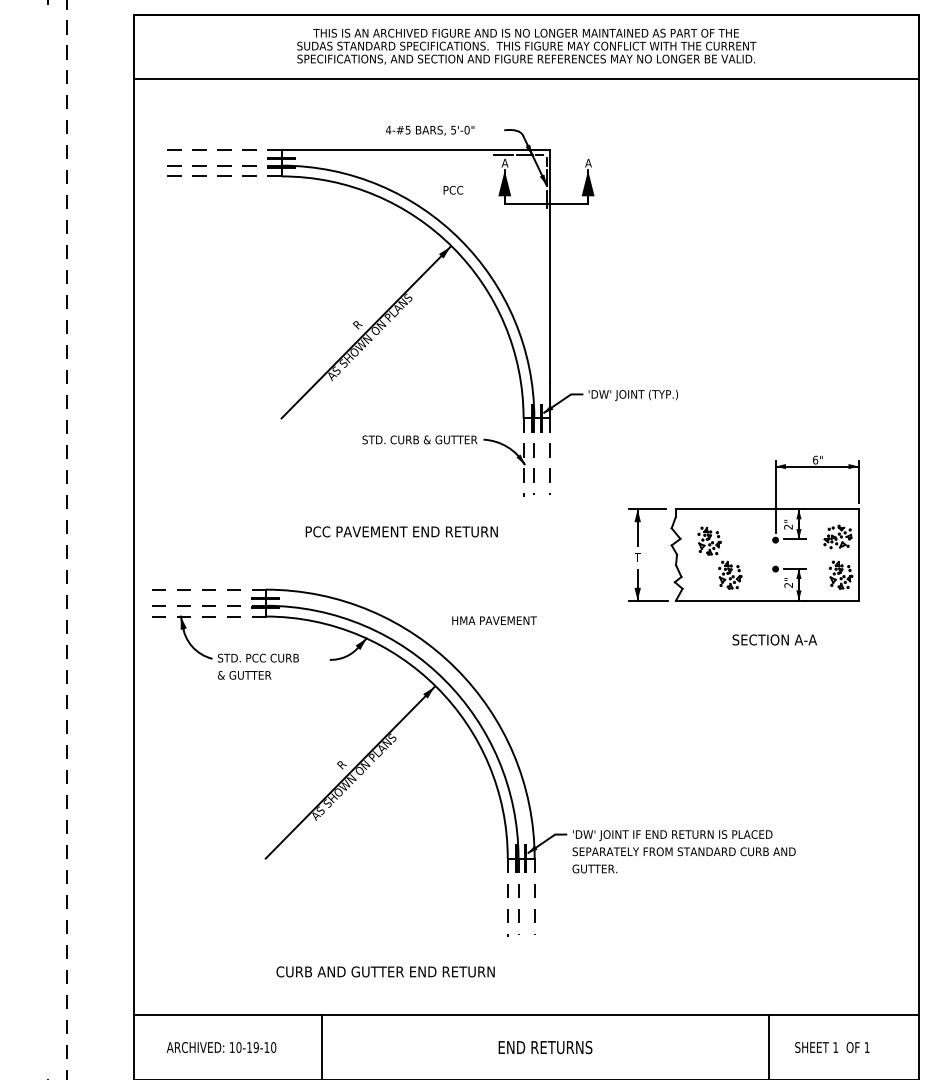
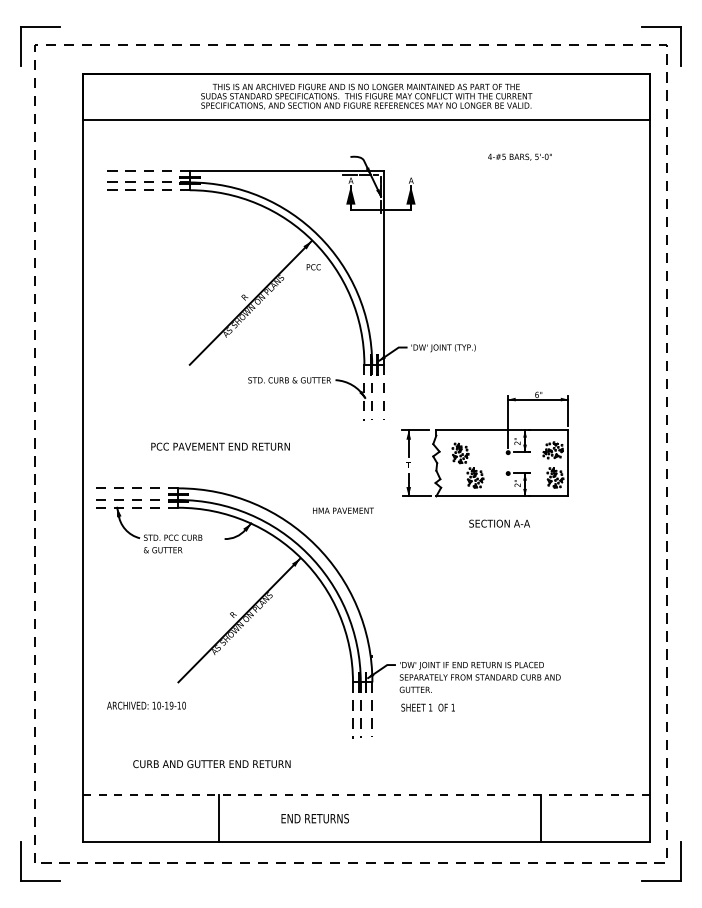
text: (429, 129) -> (519, 156), moved
text: (453, 190) -> (313, 267), moved
part: (742, 528) -> (484, 444), moved
text: (401, 531) -> (220, 446), moved
text: (774, 639) -> (499, 523), moved
text: (385, 972) -> (211, 764), moved
line: (527, 1015) -> (367, 795), solid -> dashed
text: (221, 1047) -> (146, 705), moved
text: (544, 1047) -> (314, 818), moved
text: (831, 1047) -> (427, 707), moved

